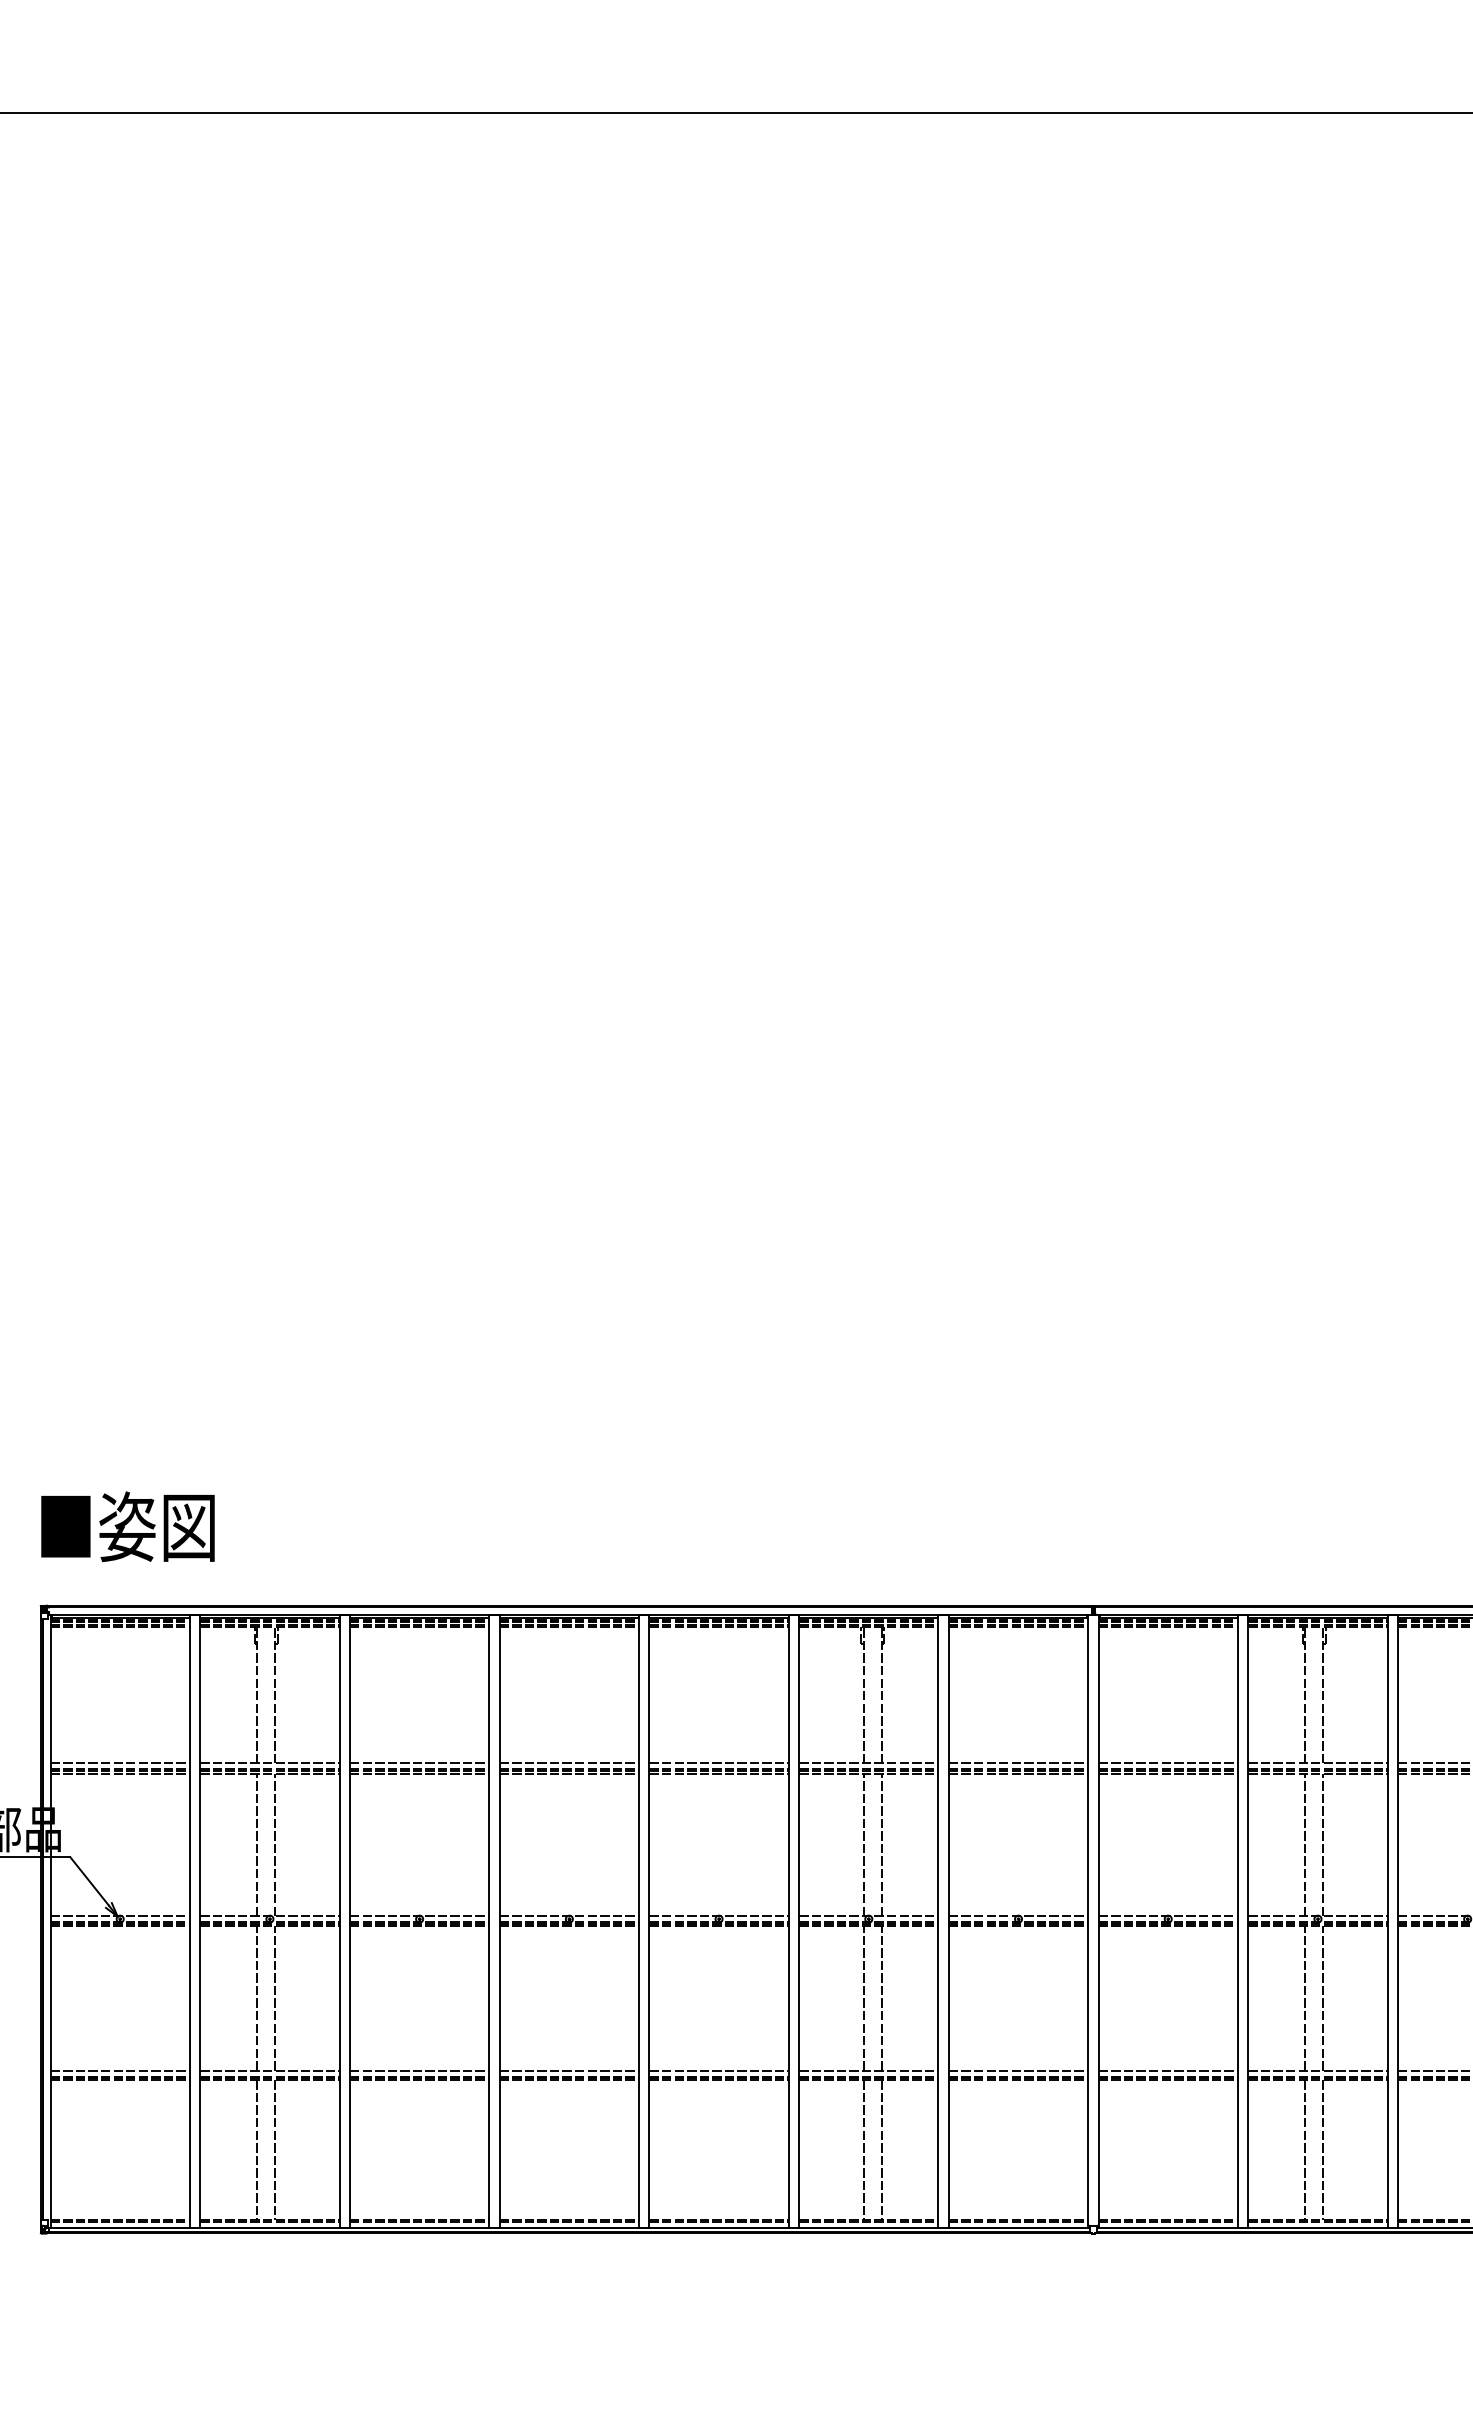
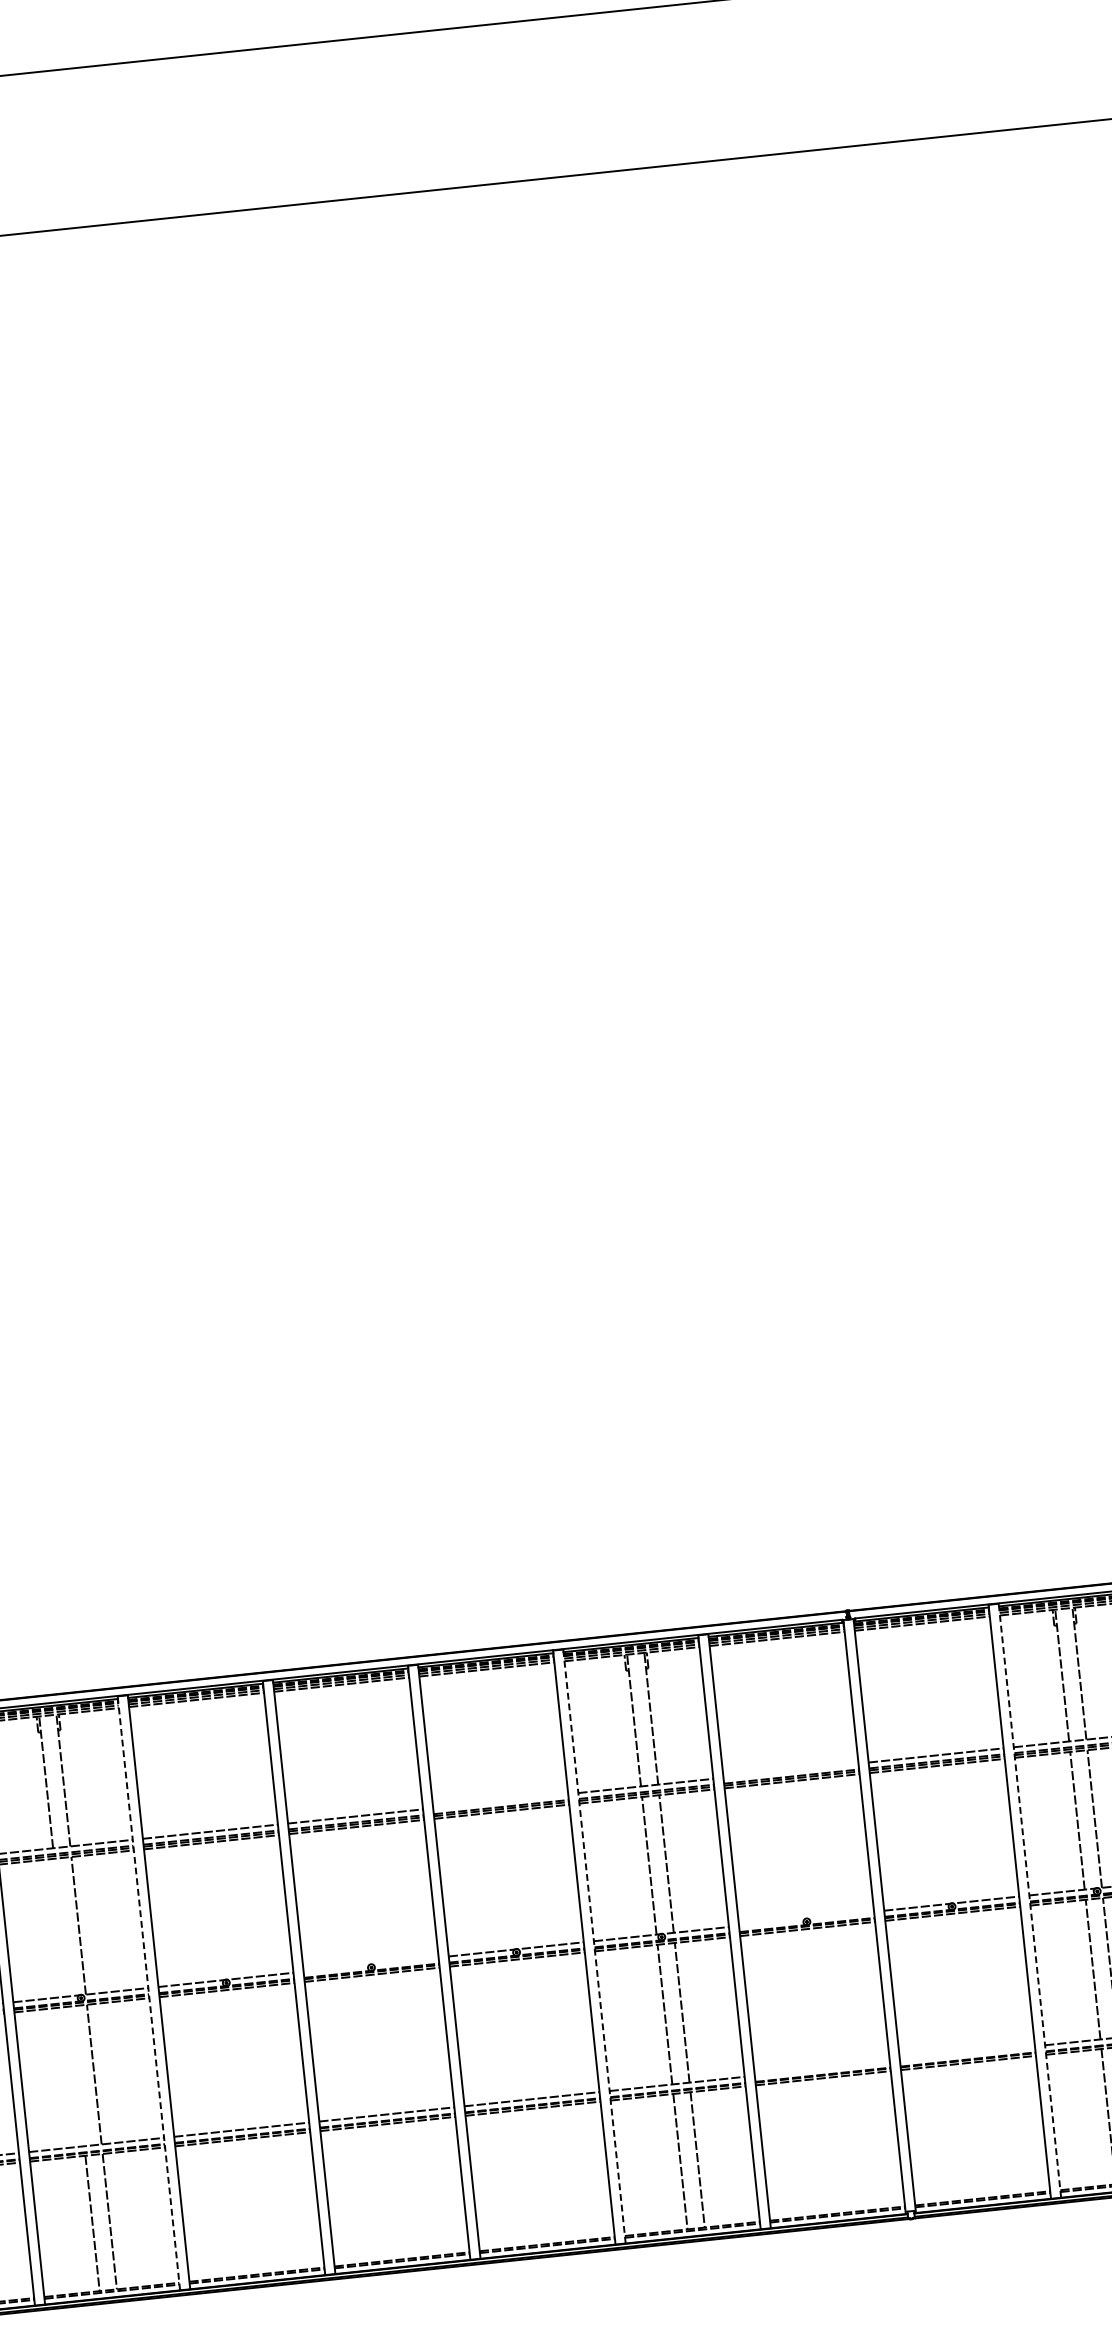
line: (718, 1763) -> (500, 1801), removed
line: (1018, 1763) -> (791, 1771), removed
line: (257, 1845) -> (61, 1928), removed
line: (568, 1916) -> (370, 1965), removed
line: (1018, 1916) -> (806, 1919), removed
line: (339, 1920) -> (148, 1992), solid -> dashed
line: (799, 1920) -> (594, 1945), solid -> dashed
line: (1248, 1920) -> (1029, 1899), solid -> dashed
line: (257, 1998) -> (77, 2076), removed
line: (1018, 2070) -> (822, 2068), removed
line: (1167, 2070) -> (966, 2053), removed

